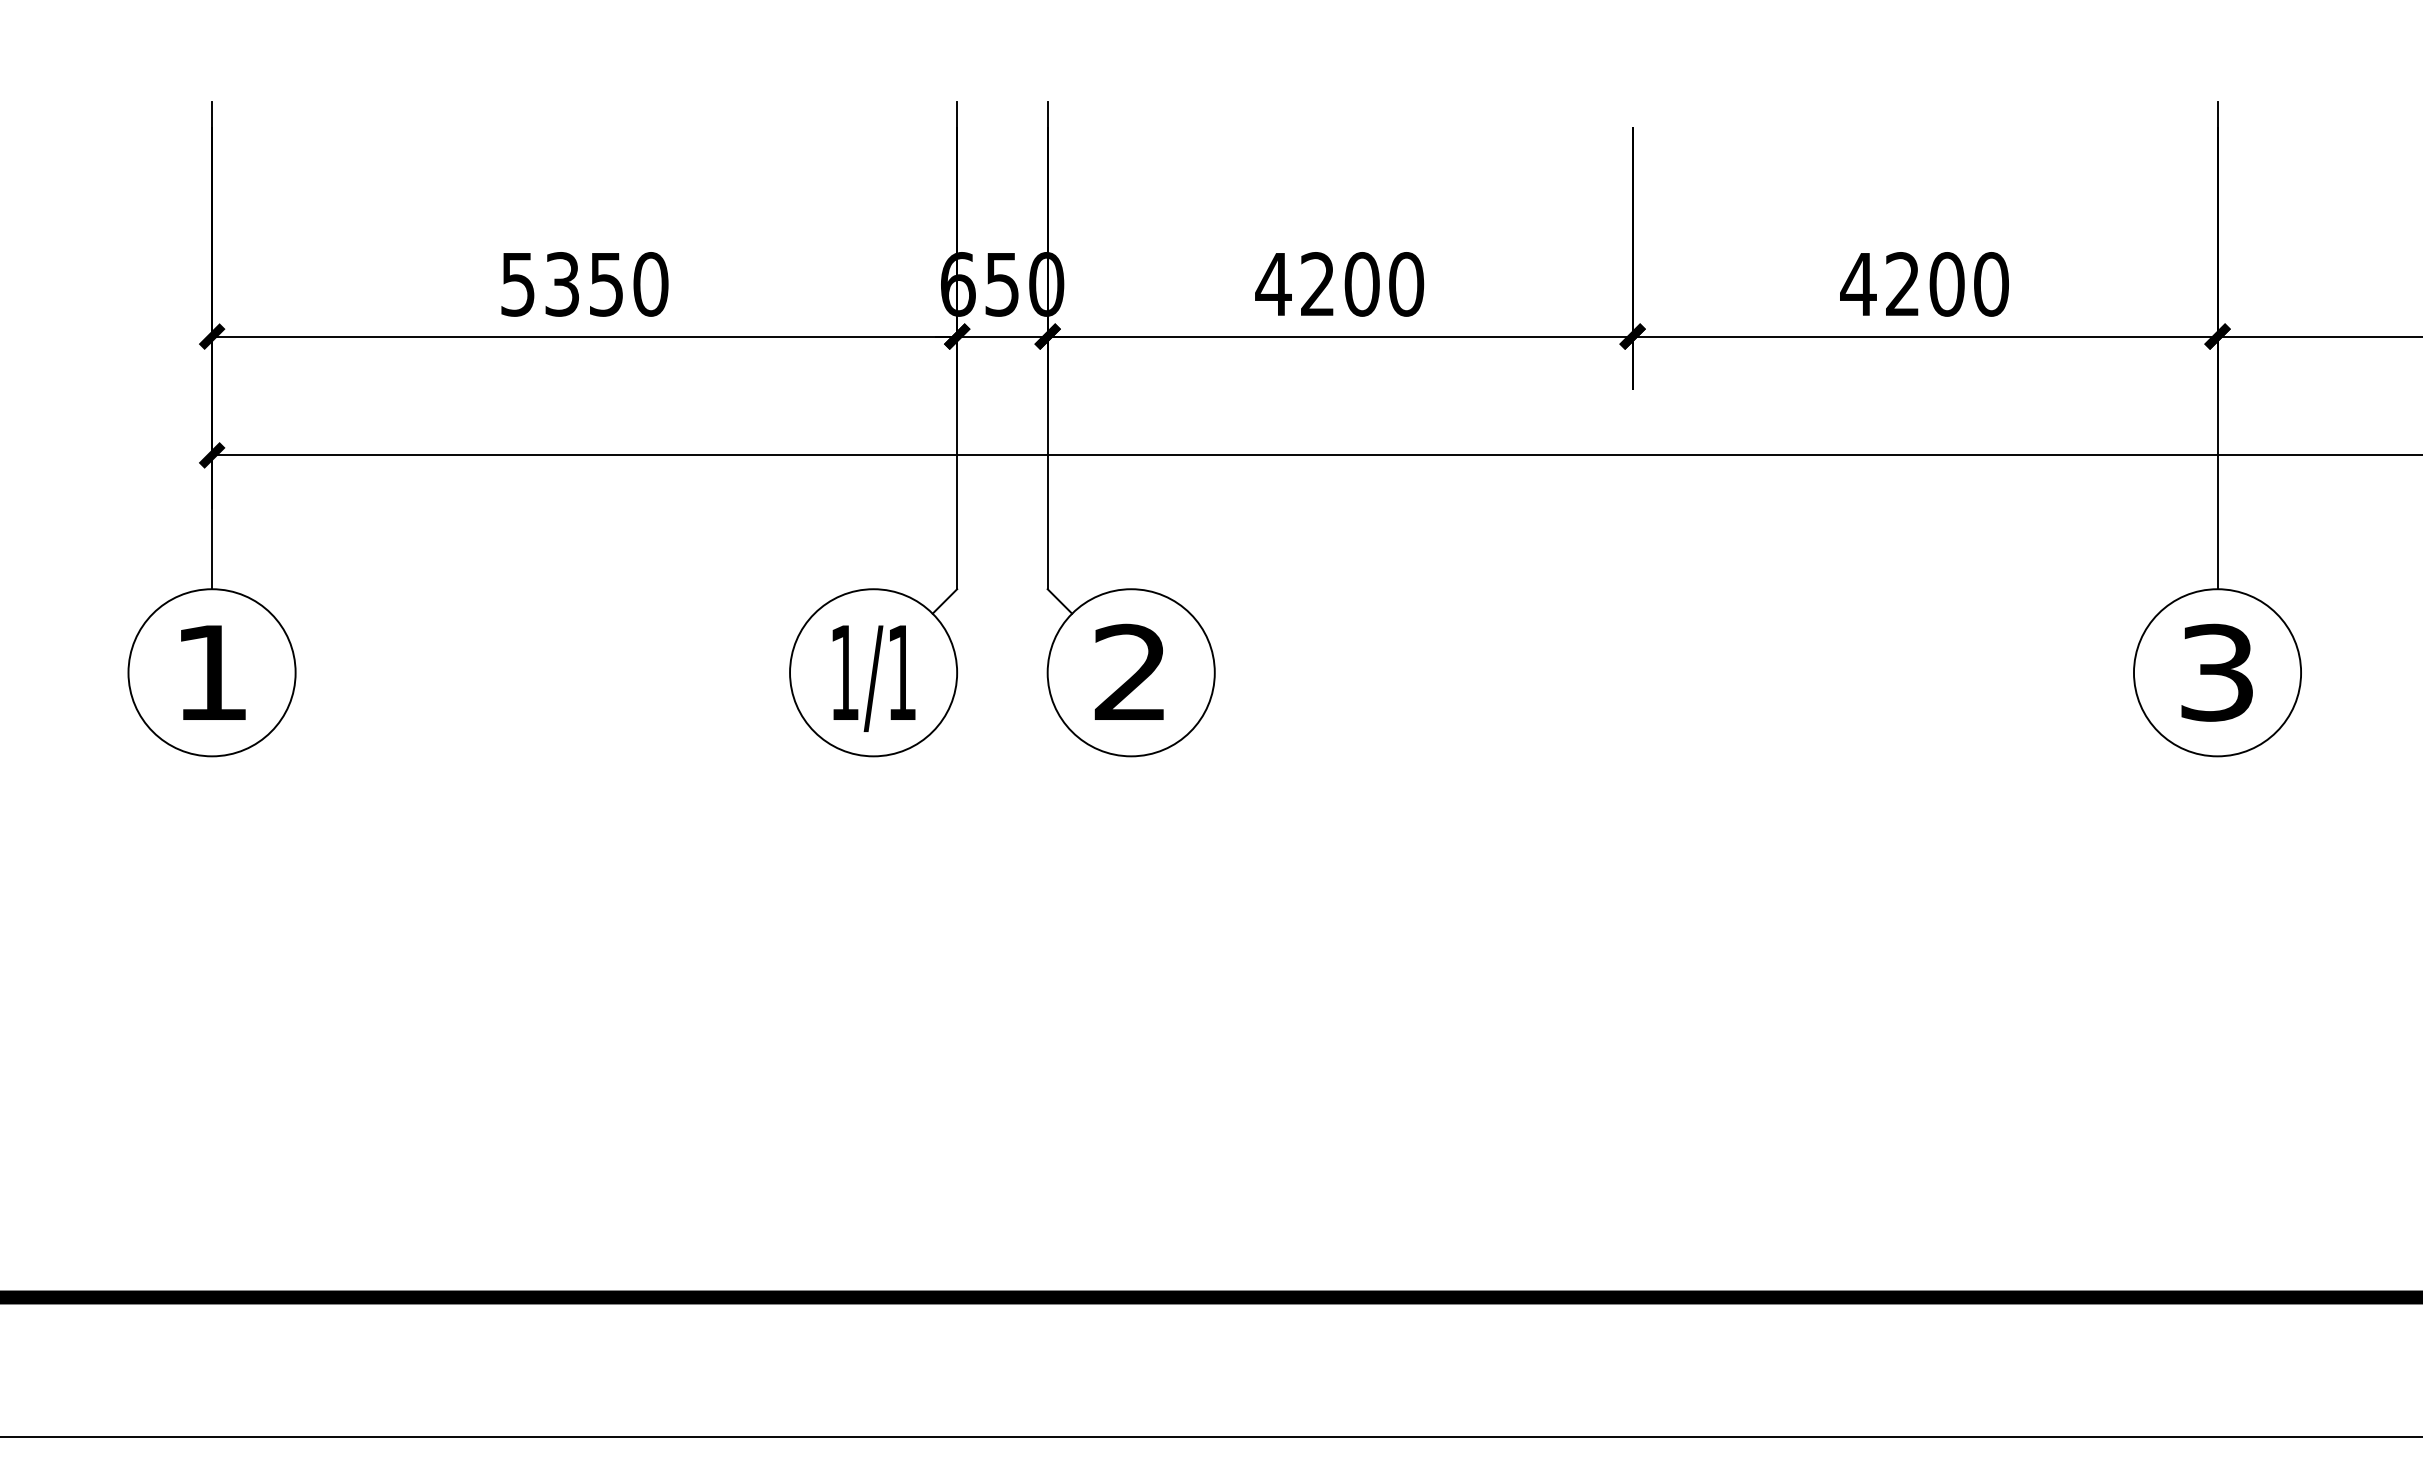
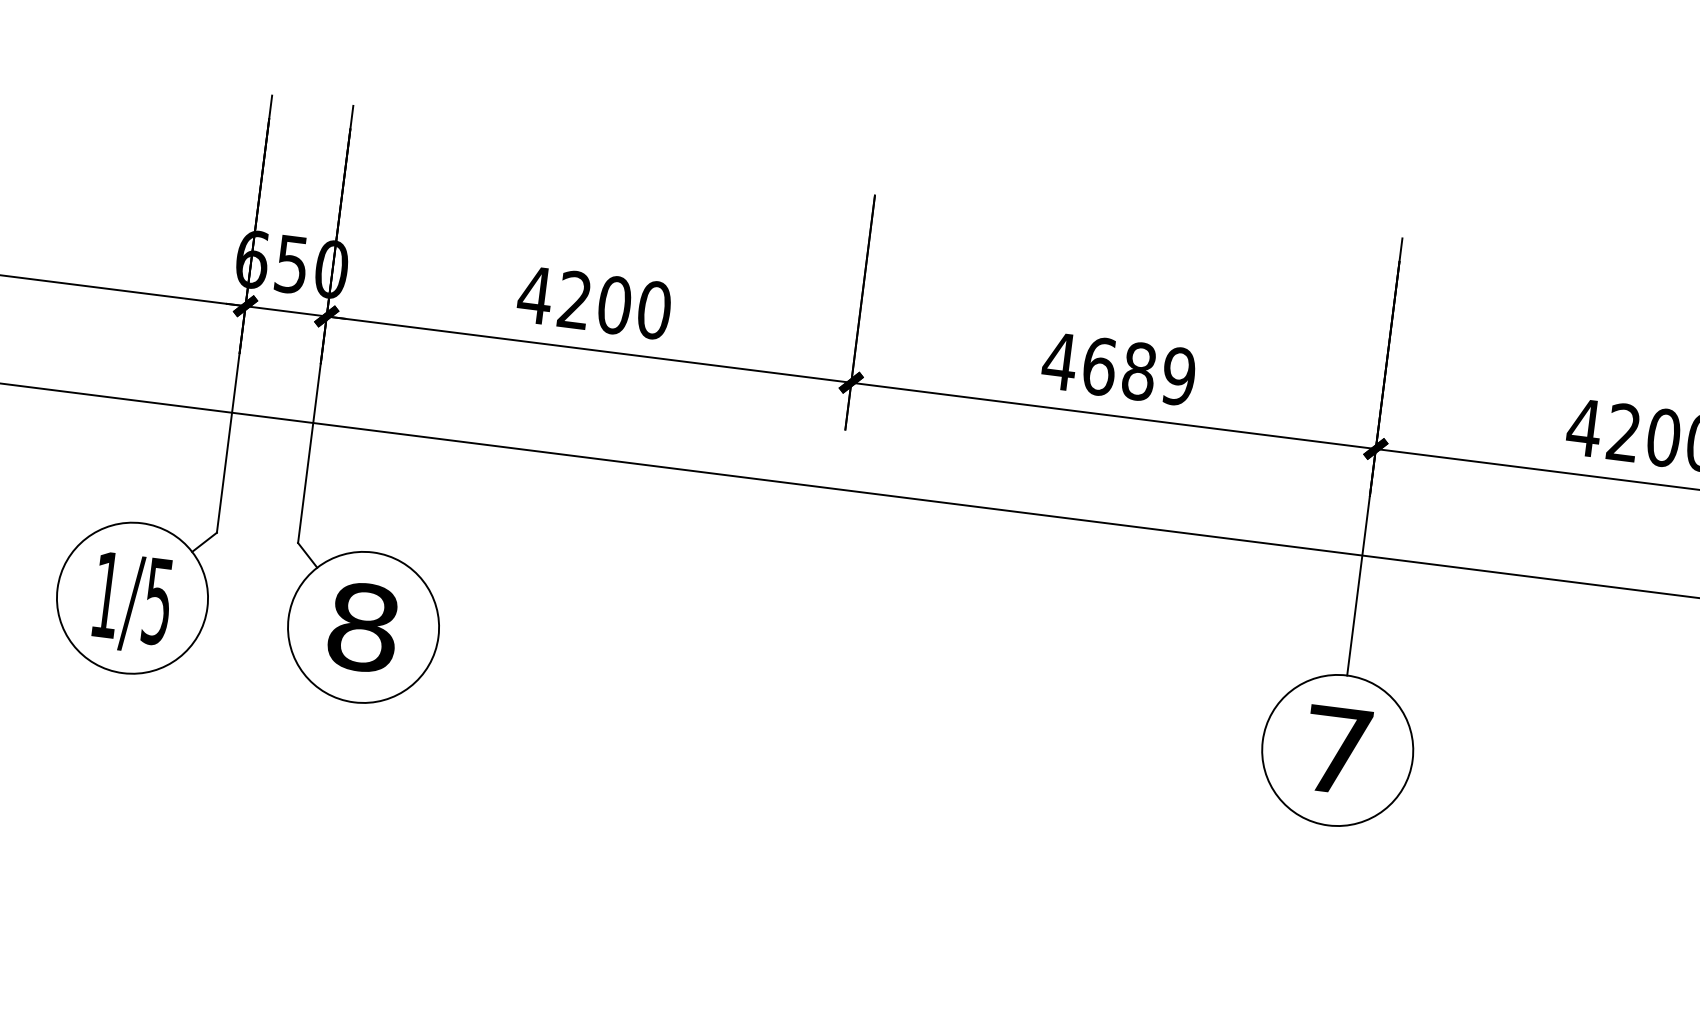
text: (1946, 284) -> (1138, 371), 4200 -> 4689
text: (1131, 672) -> (363, 627), 2 -> 8
text: (2216, 672) -> (1336, 750), 3 -> 7
text: (901, 673) -> (157, 602), 1/1 -> 1/5

